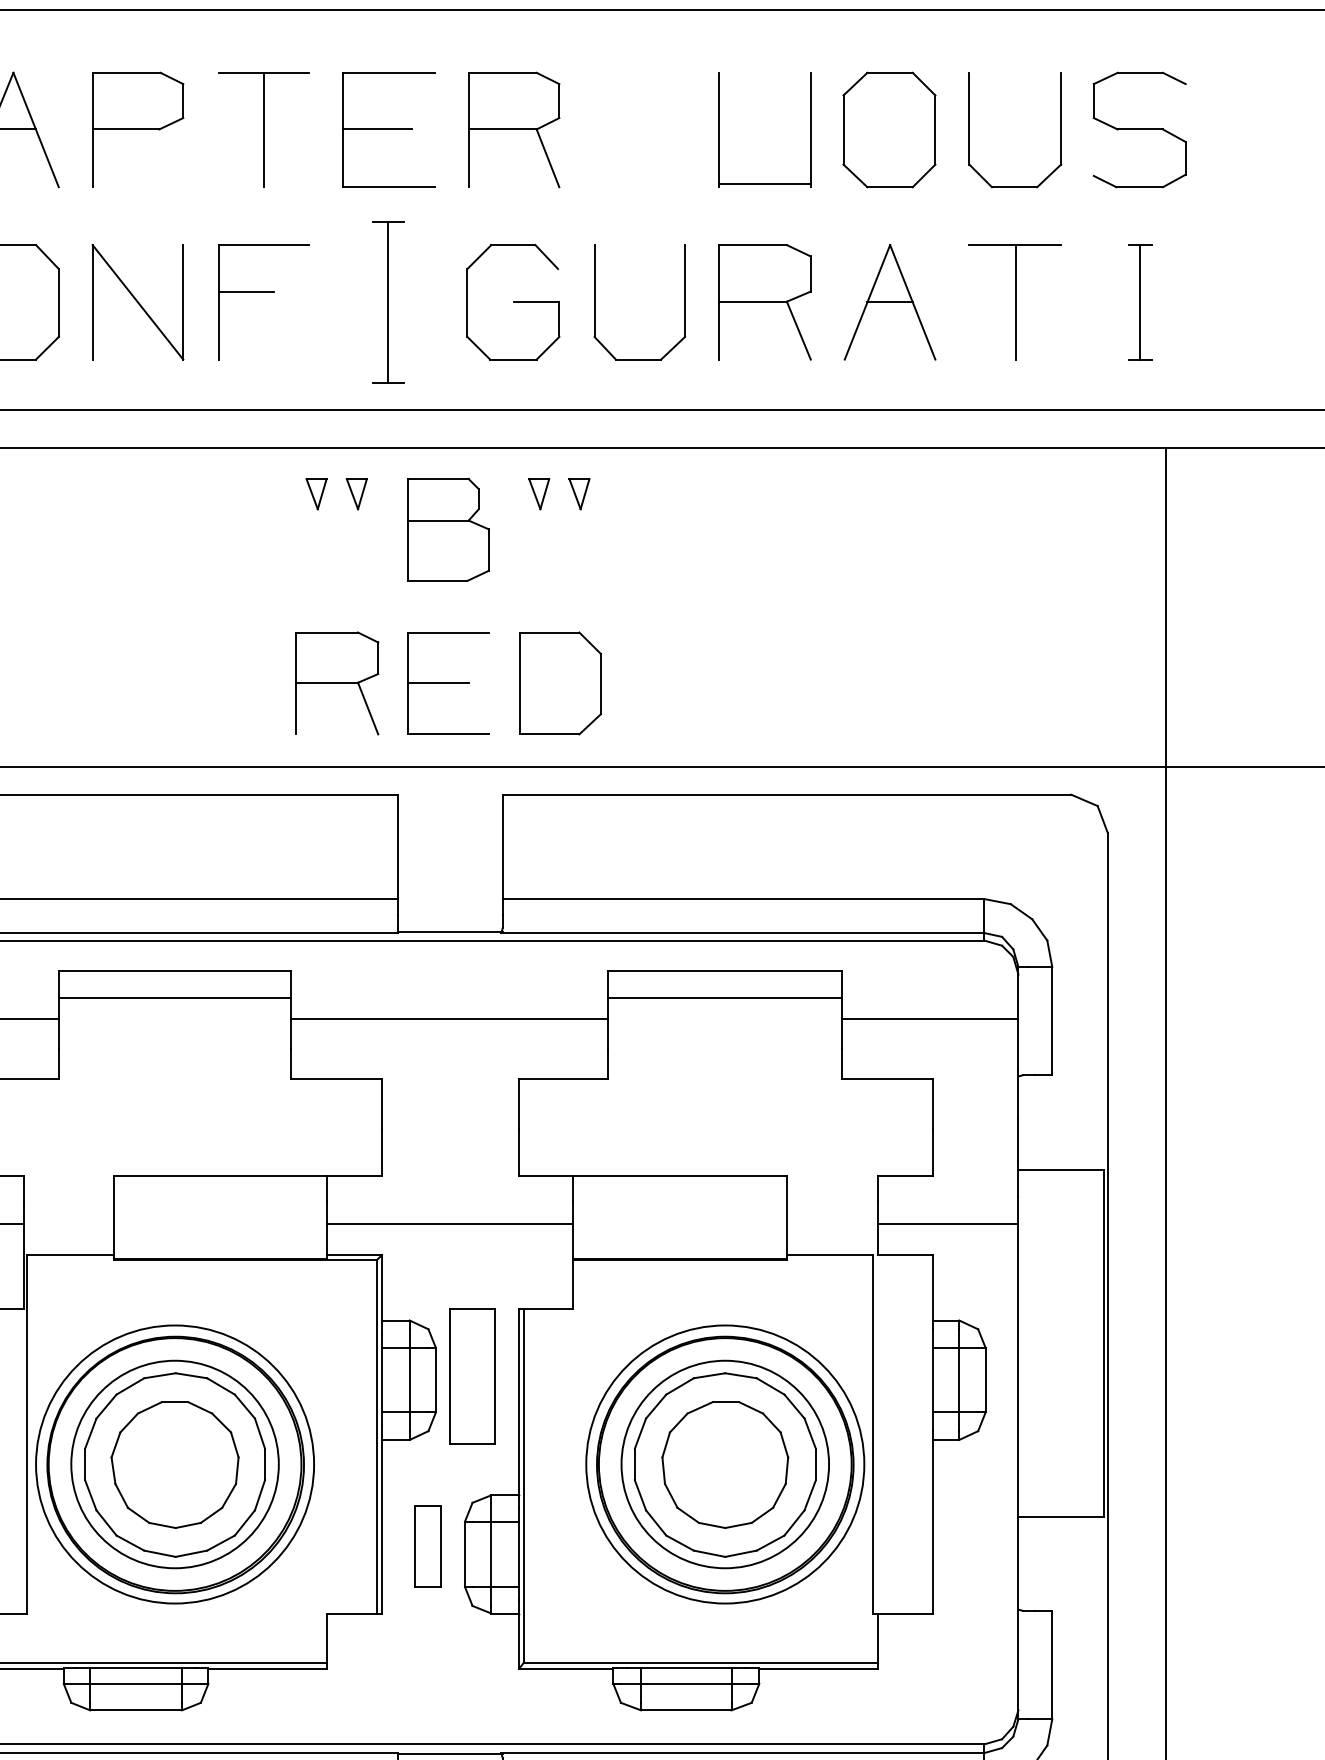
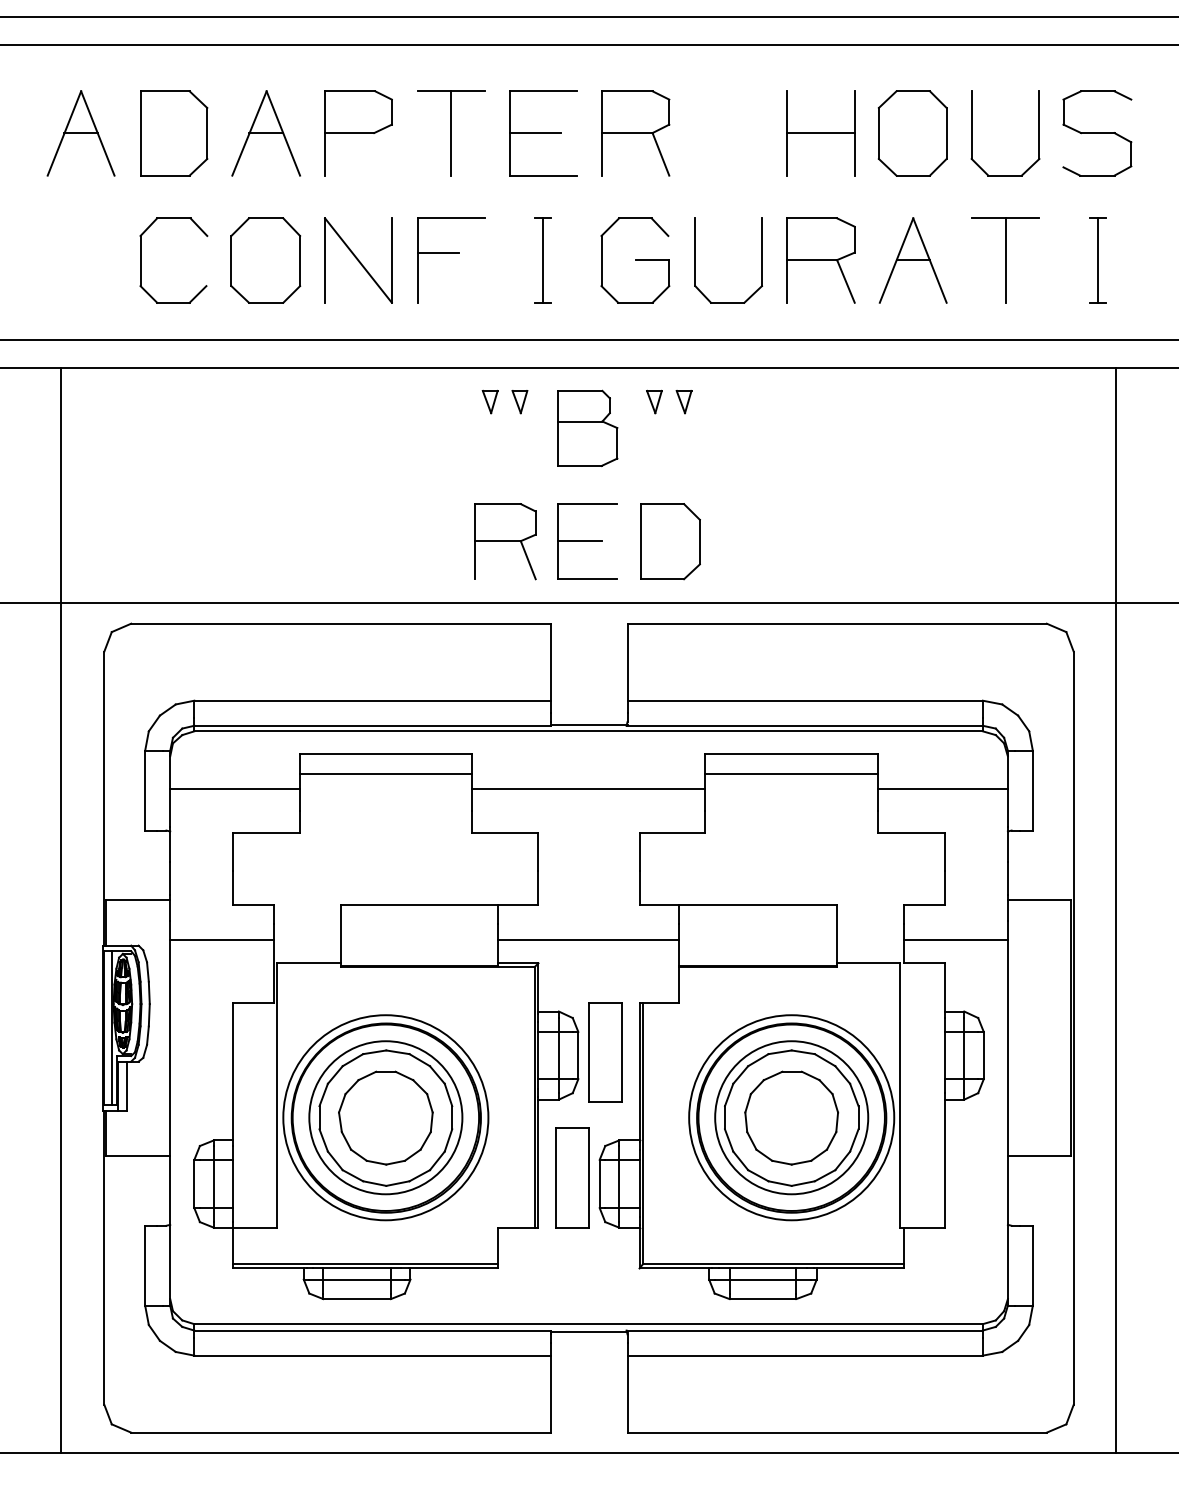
line: (764, 184) -> (820, 133), moved
part: (387, 302) -> (542, 260), size x0.71
part: (428, 1545) -> (572, 1177), size x1.67

